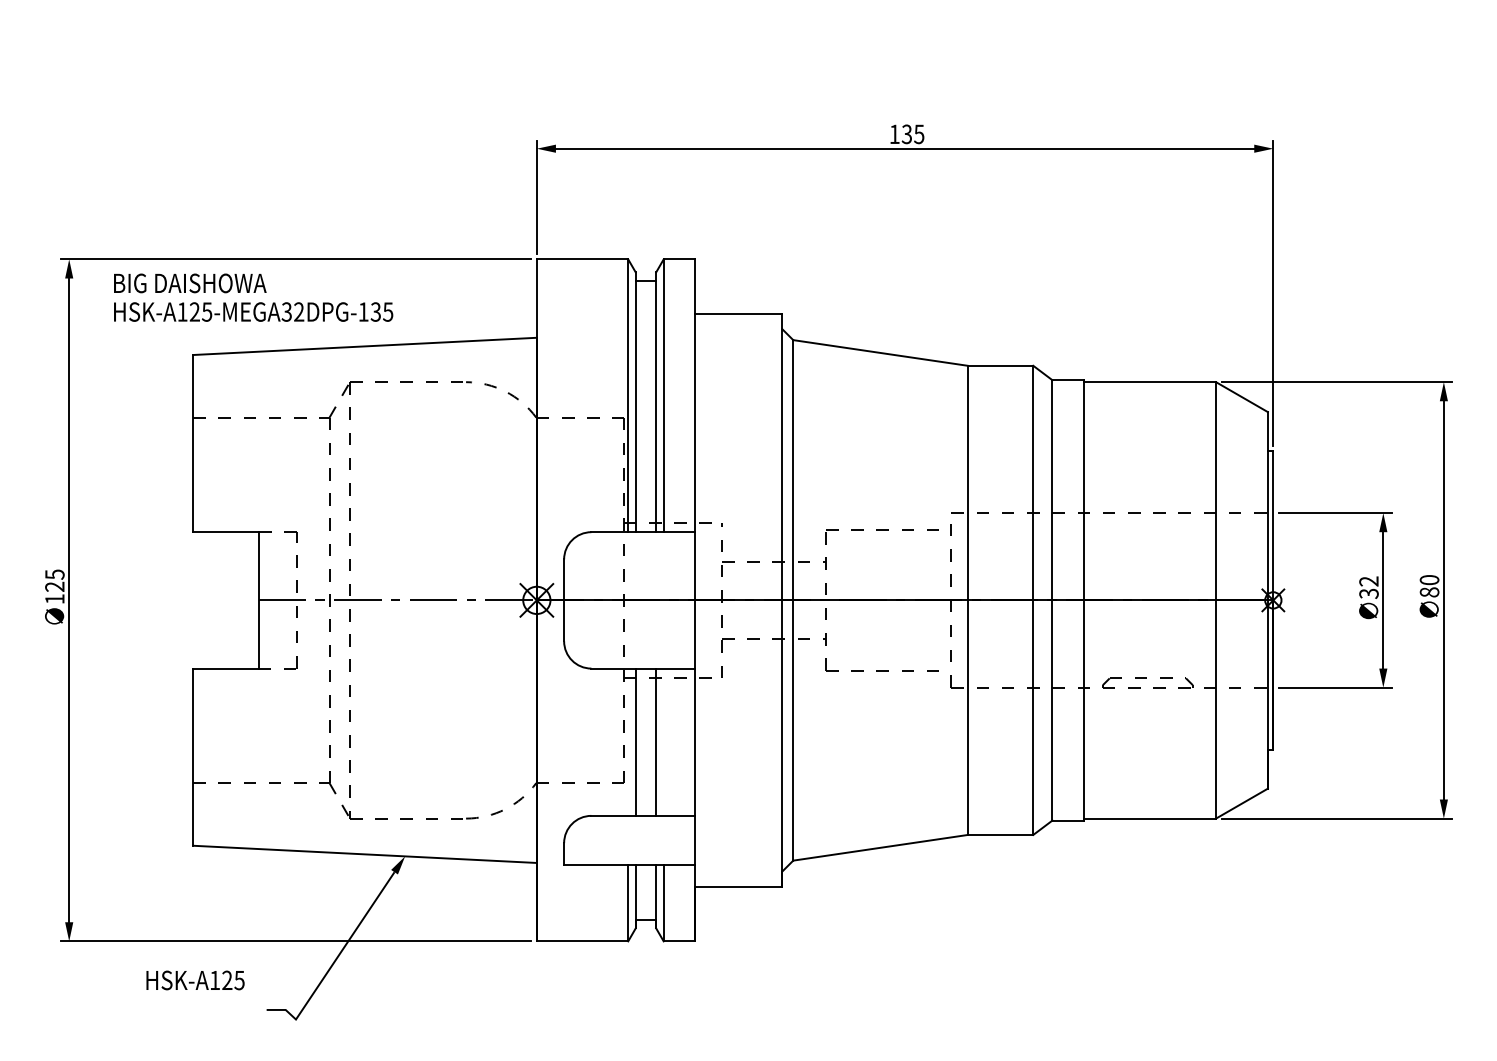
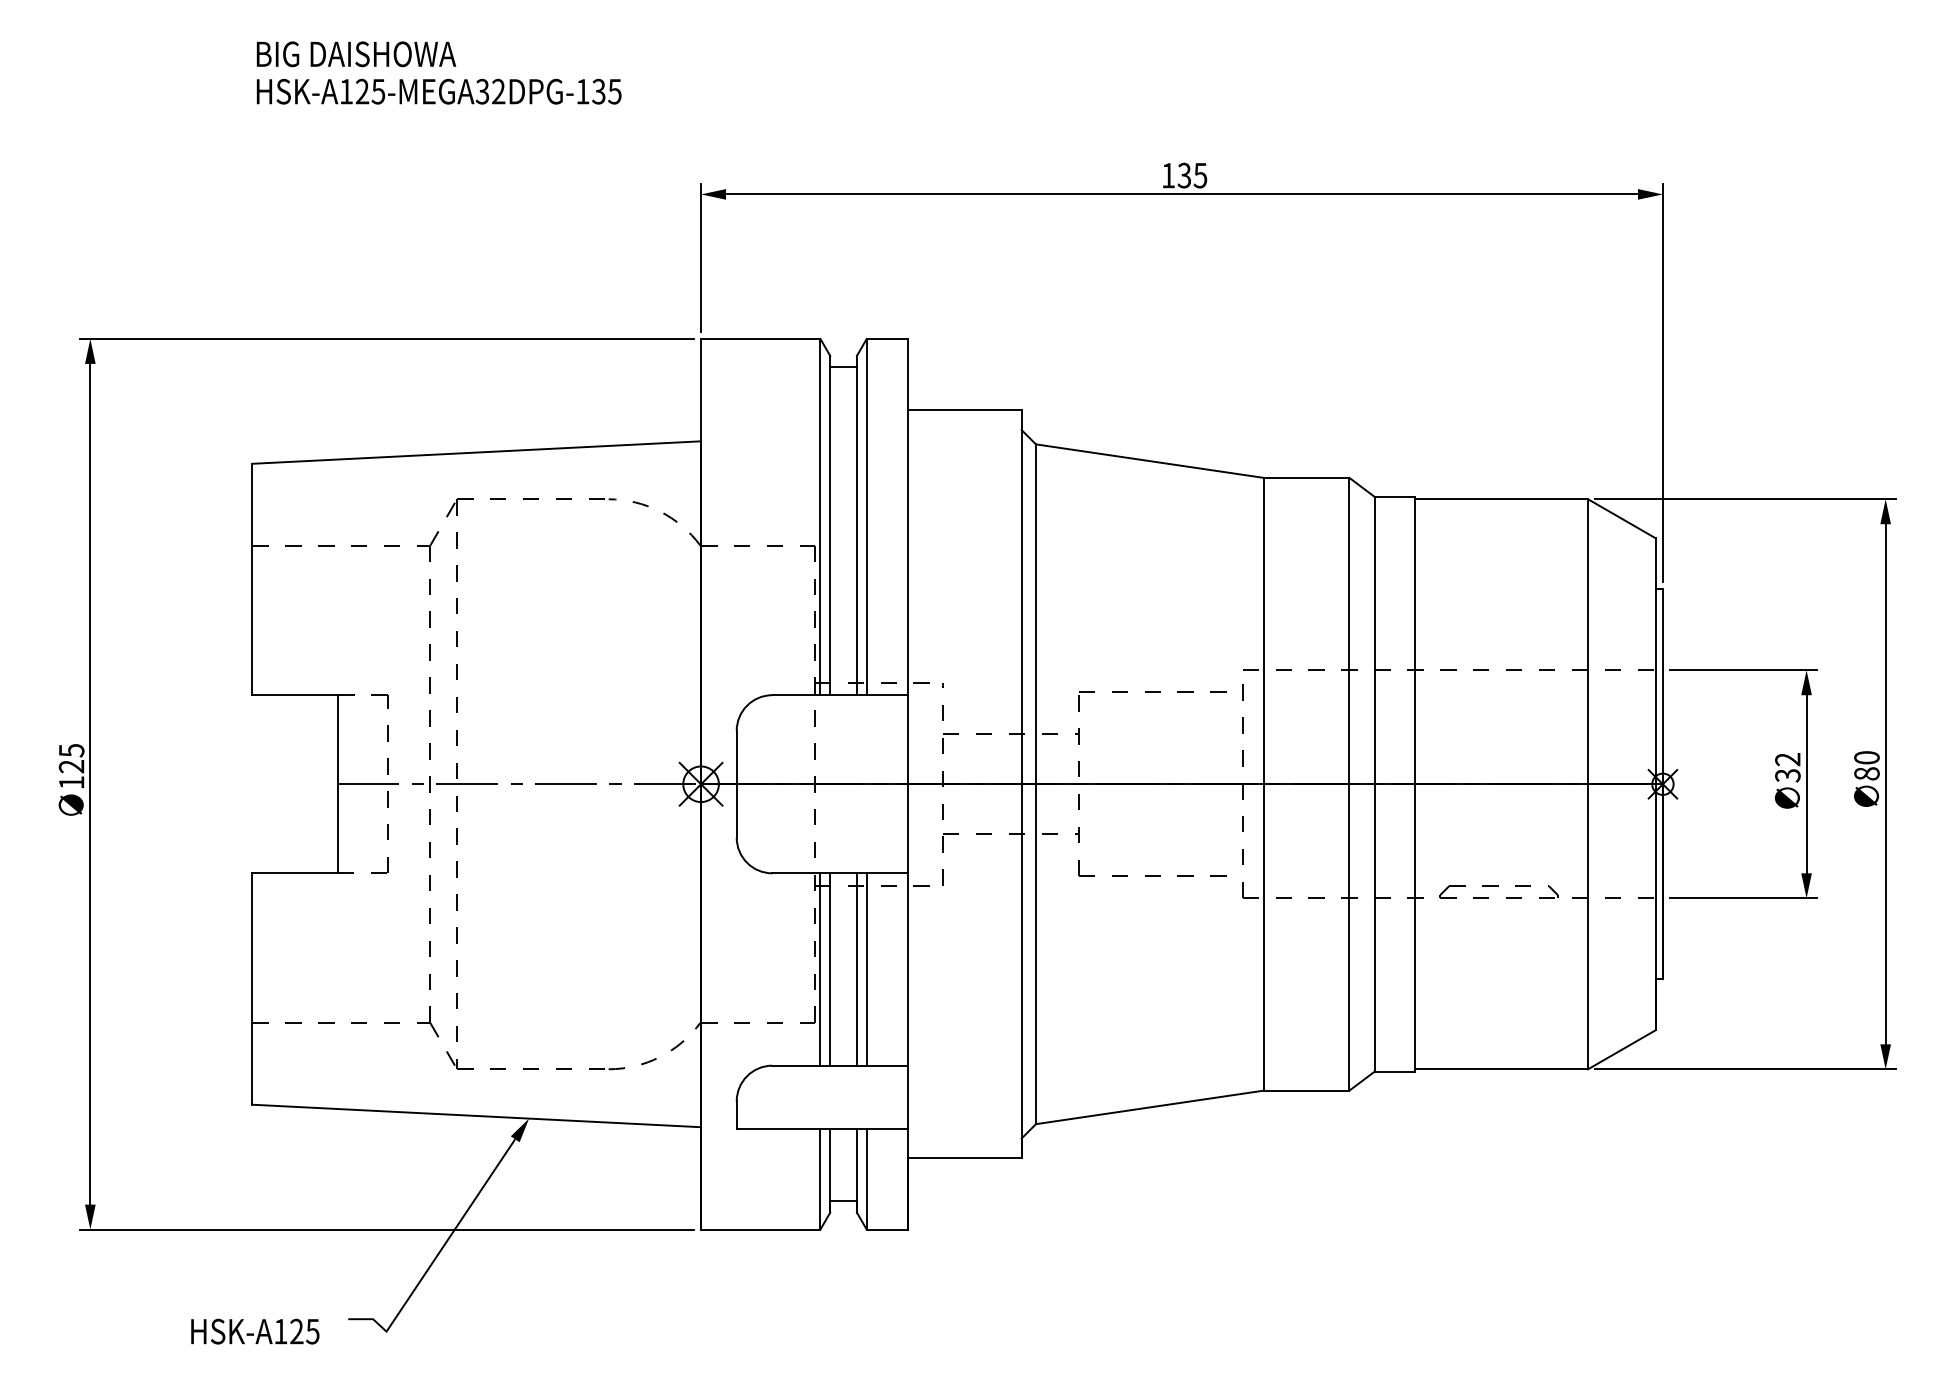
text: (253, 297) -> (438, 72), moved
line: (628, 742) -> (820, 969), added
line: (663, 742) -> (866, 969), added
text: (195, 980) -> (255, 1331), moved

